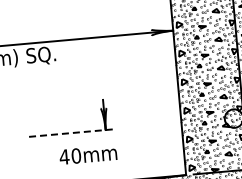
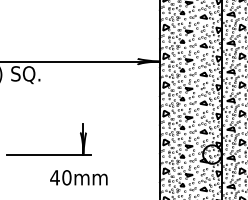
line: (71, 133) -> (49, 154), dashed -> solid
text: (87, 154) -> (78, 177), moved

